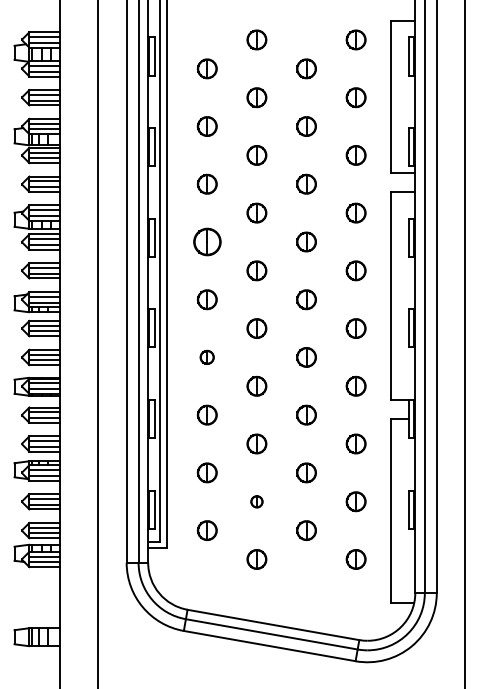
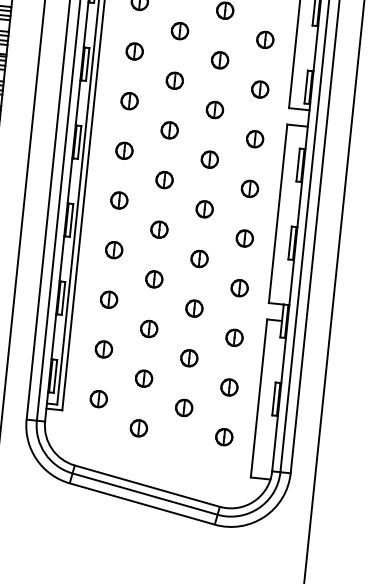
part: (206, 241) -> (123, 150), size x0.71
part: (206, 357) -> (113, 250), size x1.43
part: (256, 501) -> (143, 378), size x1.67

